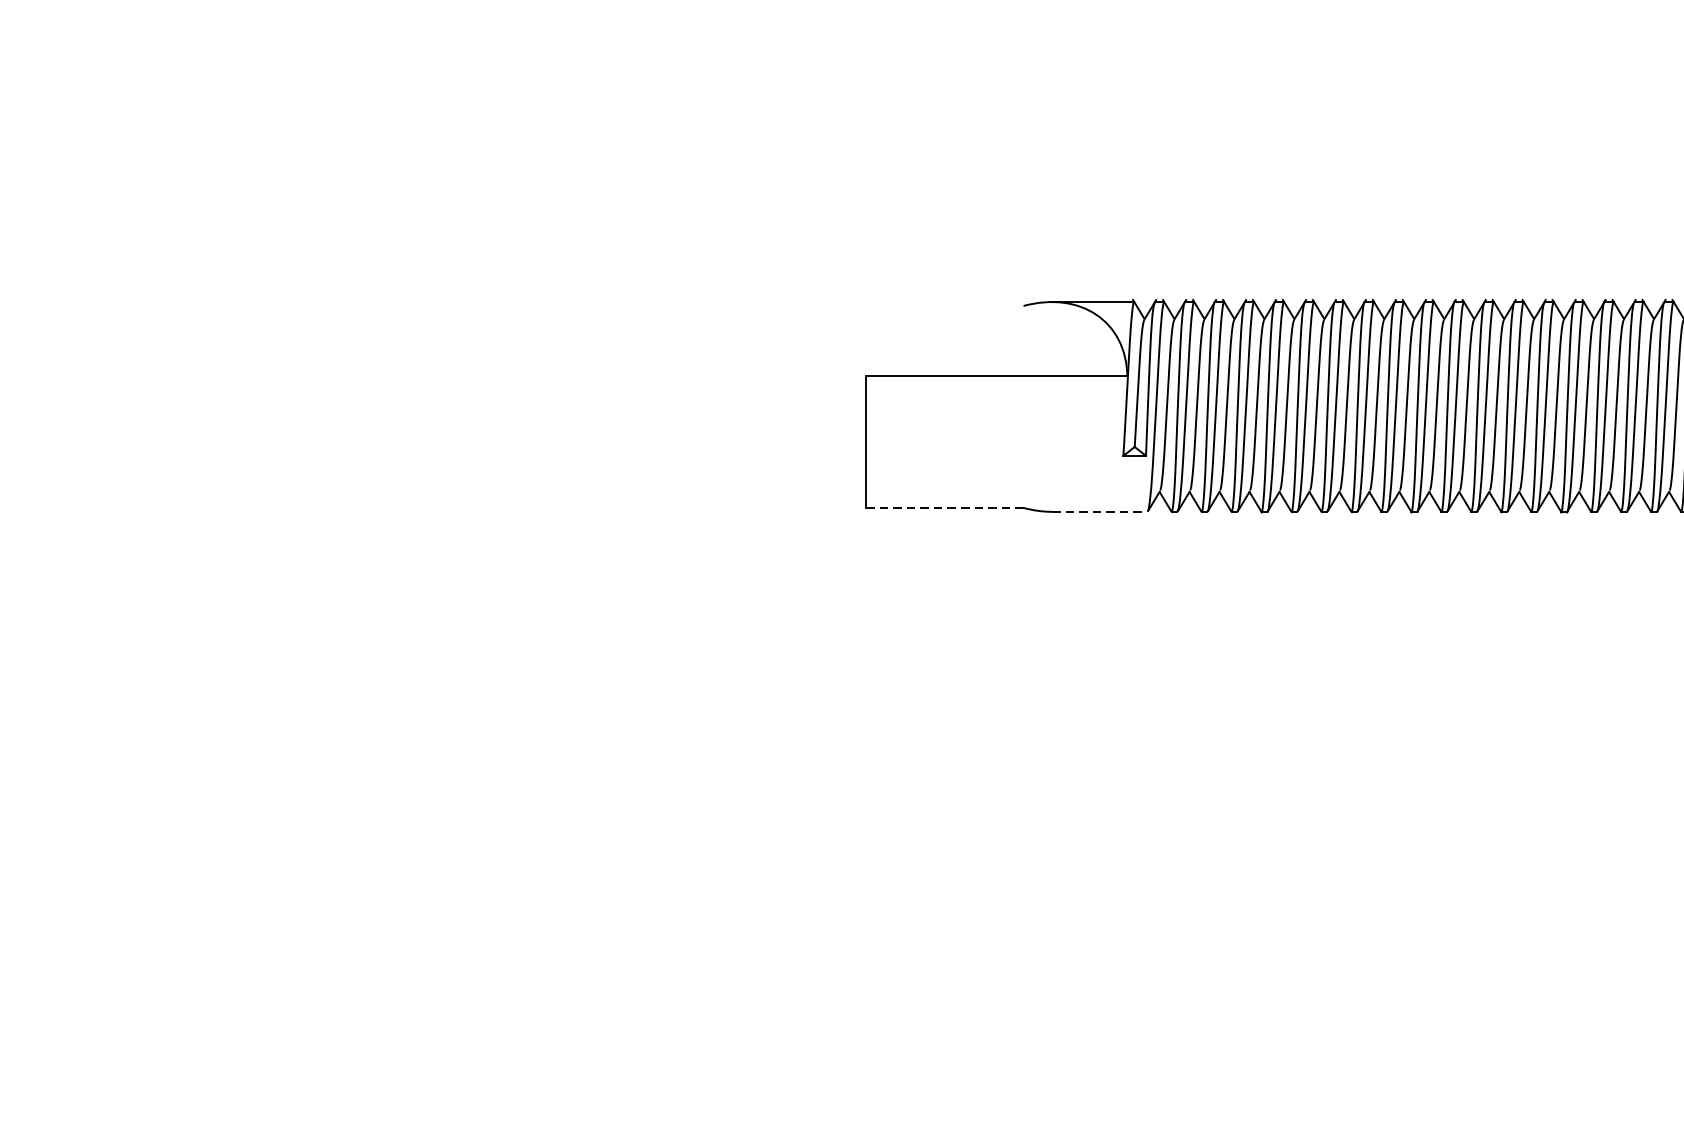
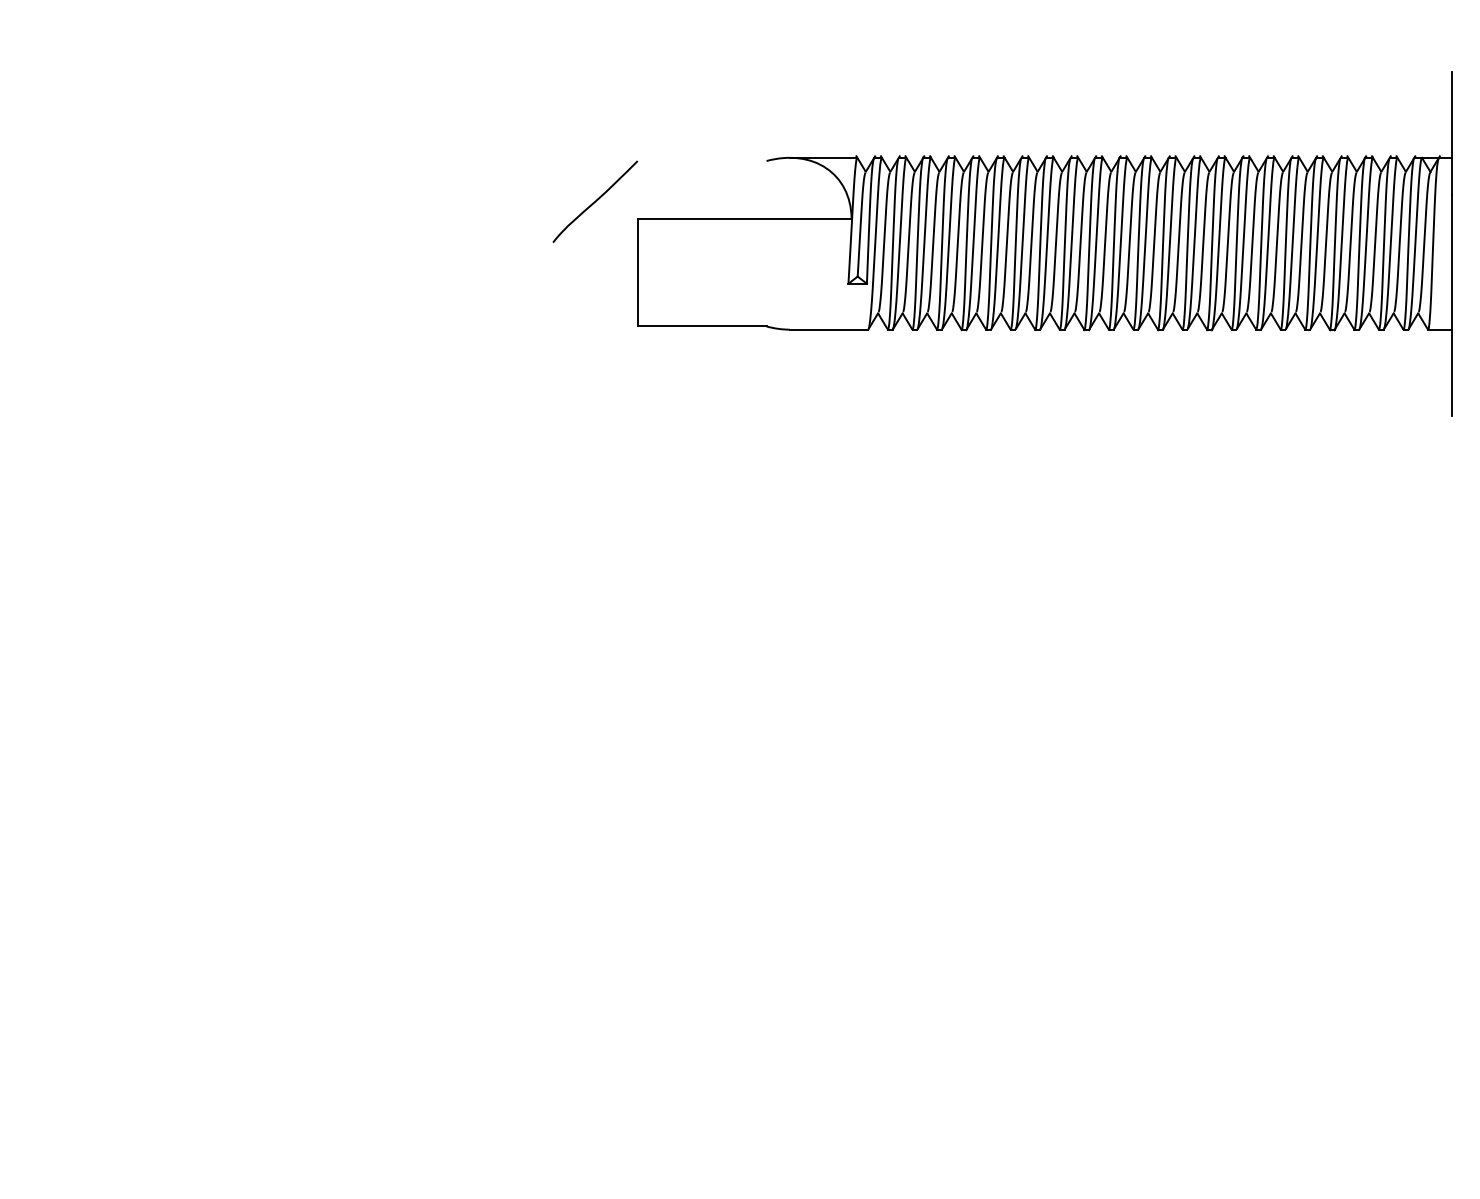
curve: (814, 355) -> (595, 201), added
line: (945, 507) -> (702, 326), dashed -> solid
line: (1100, 511) -> (829, 329), dashed -> solid

